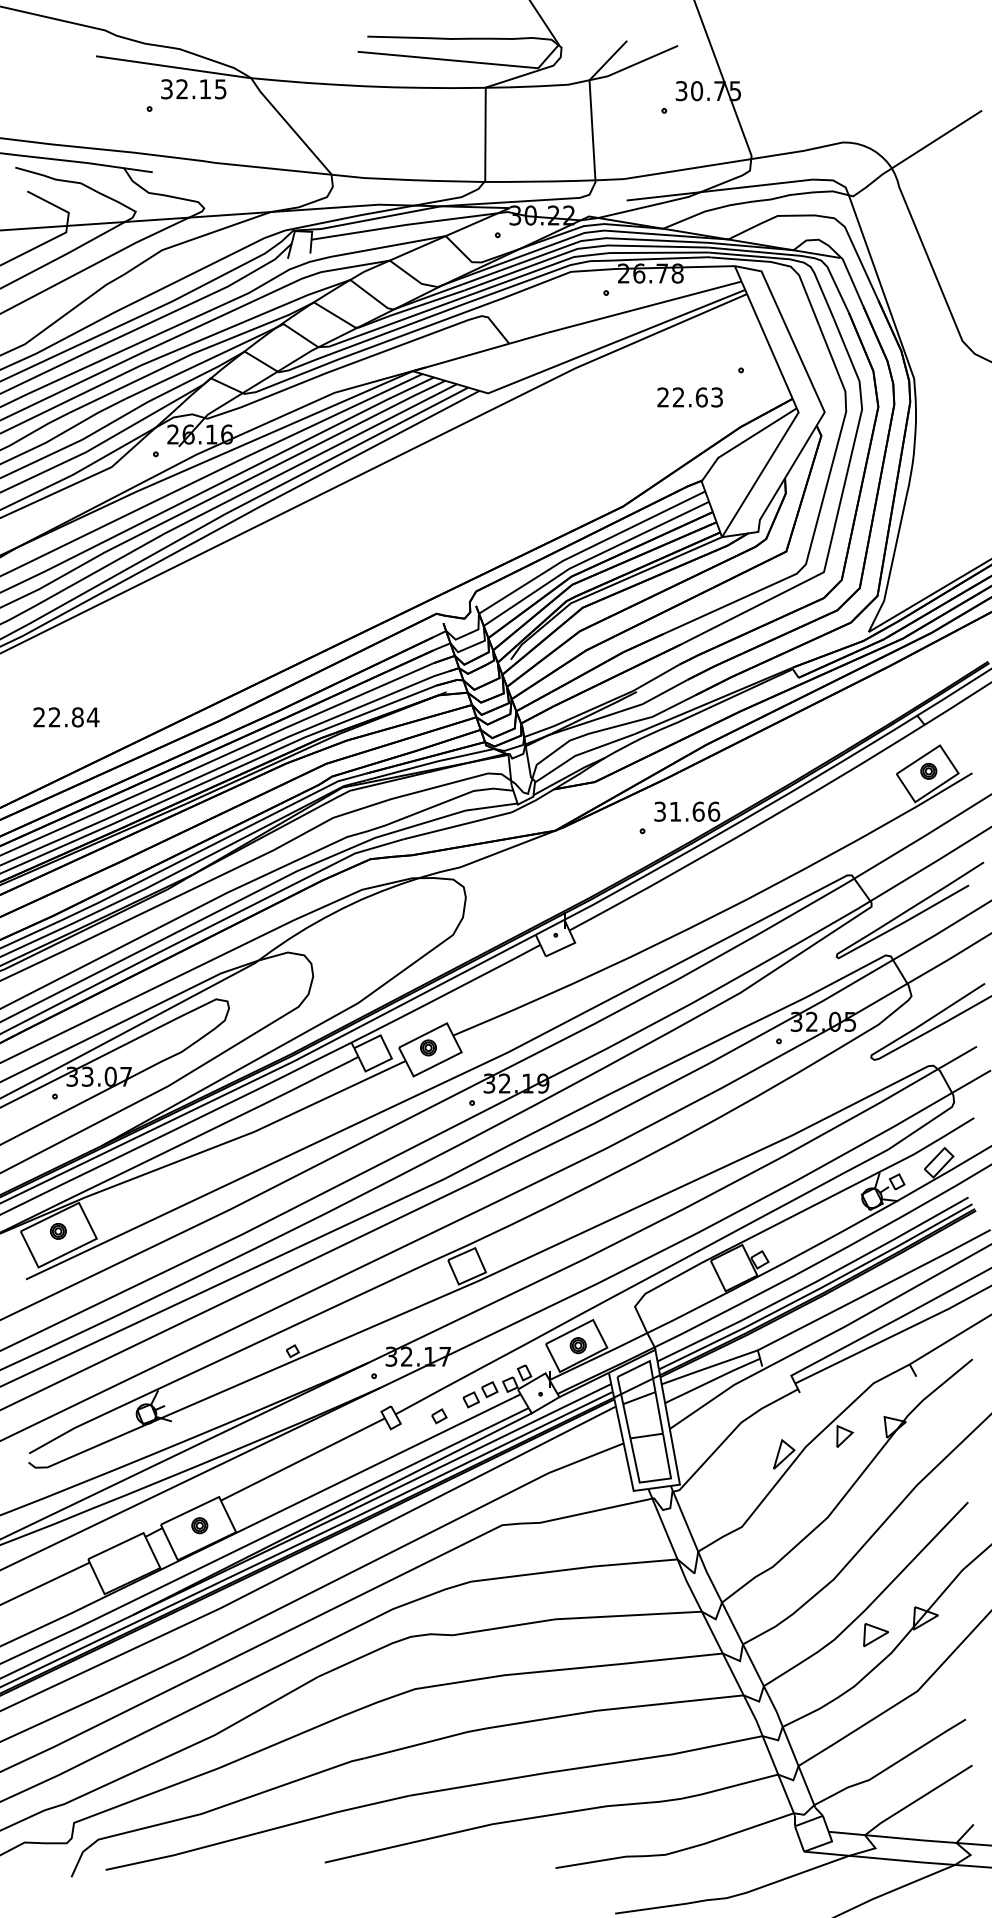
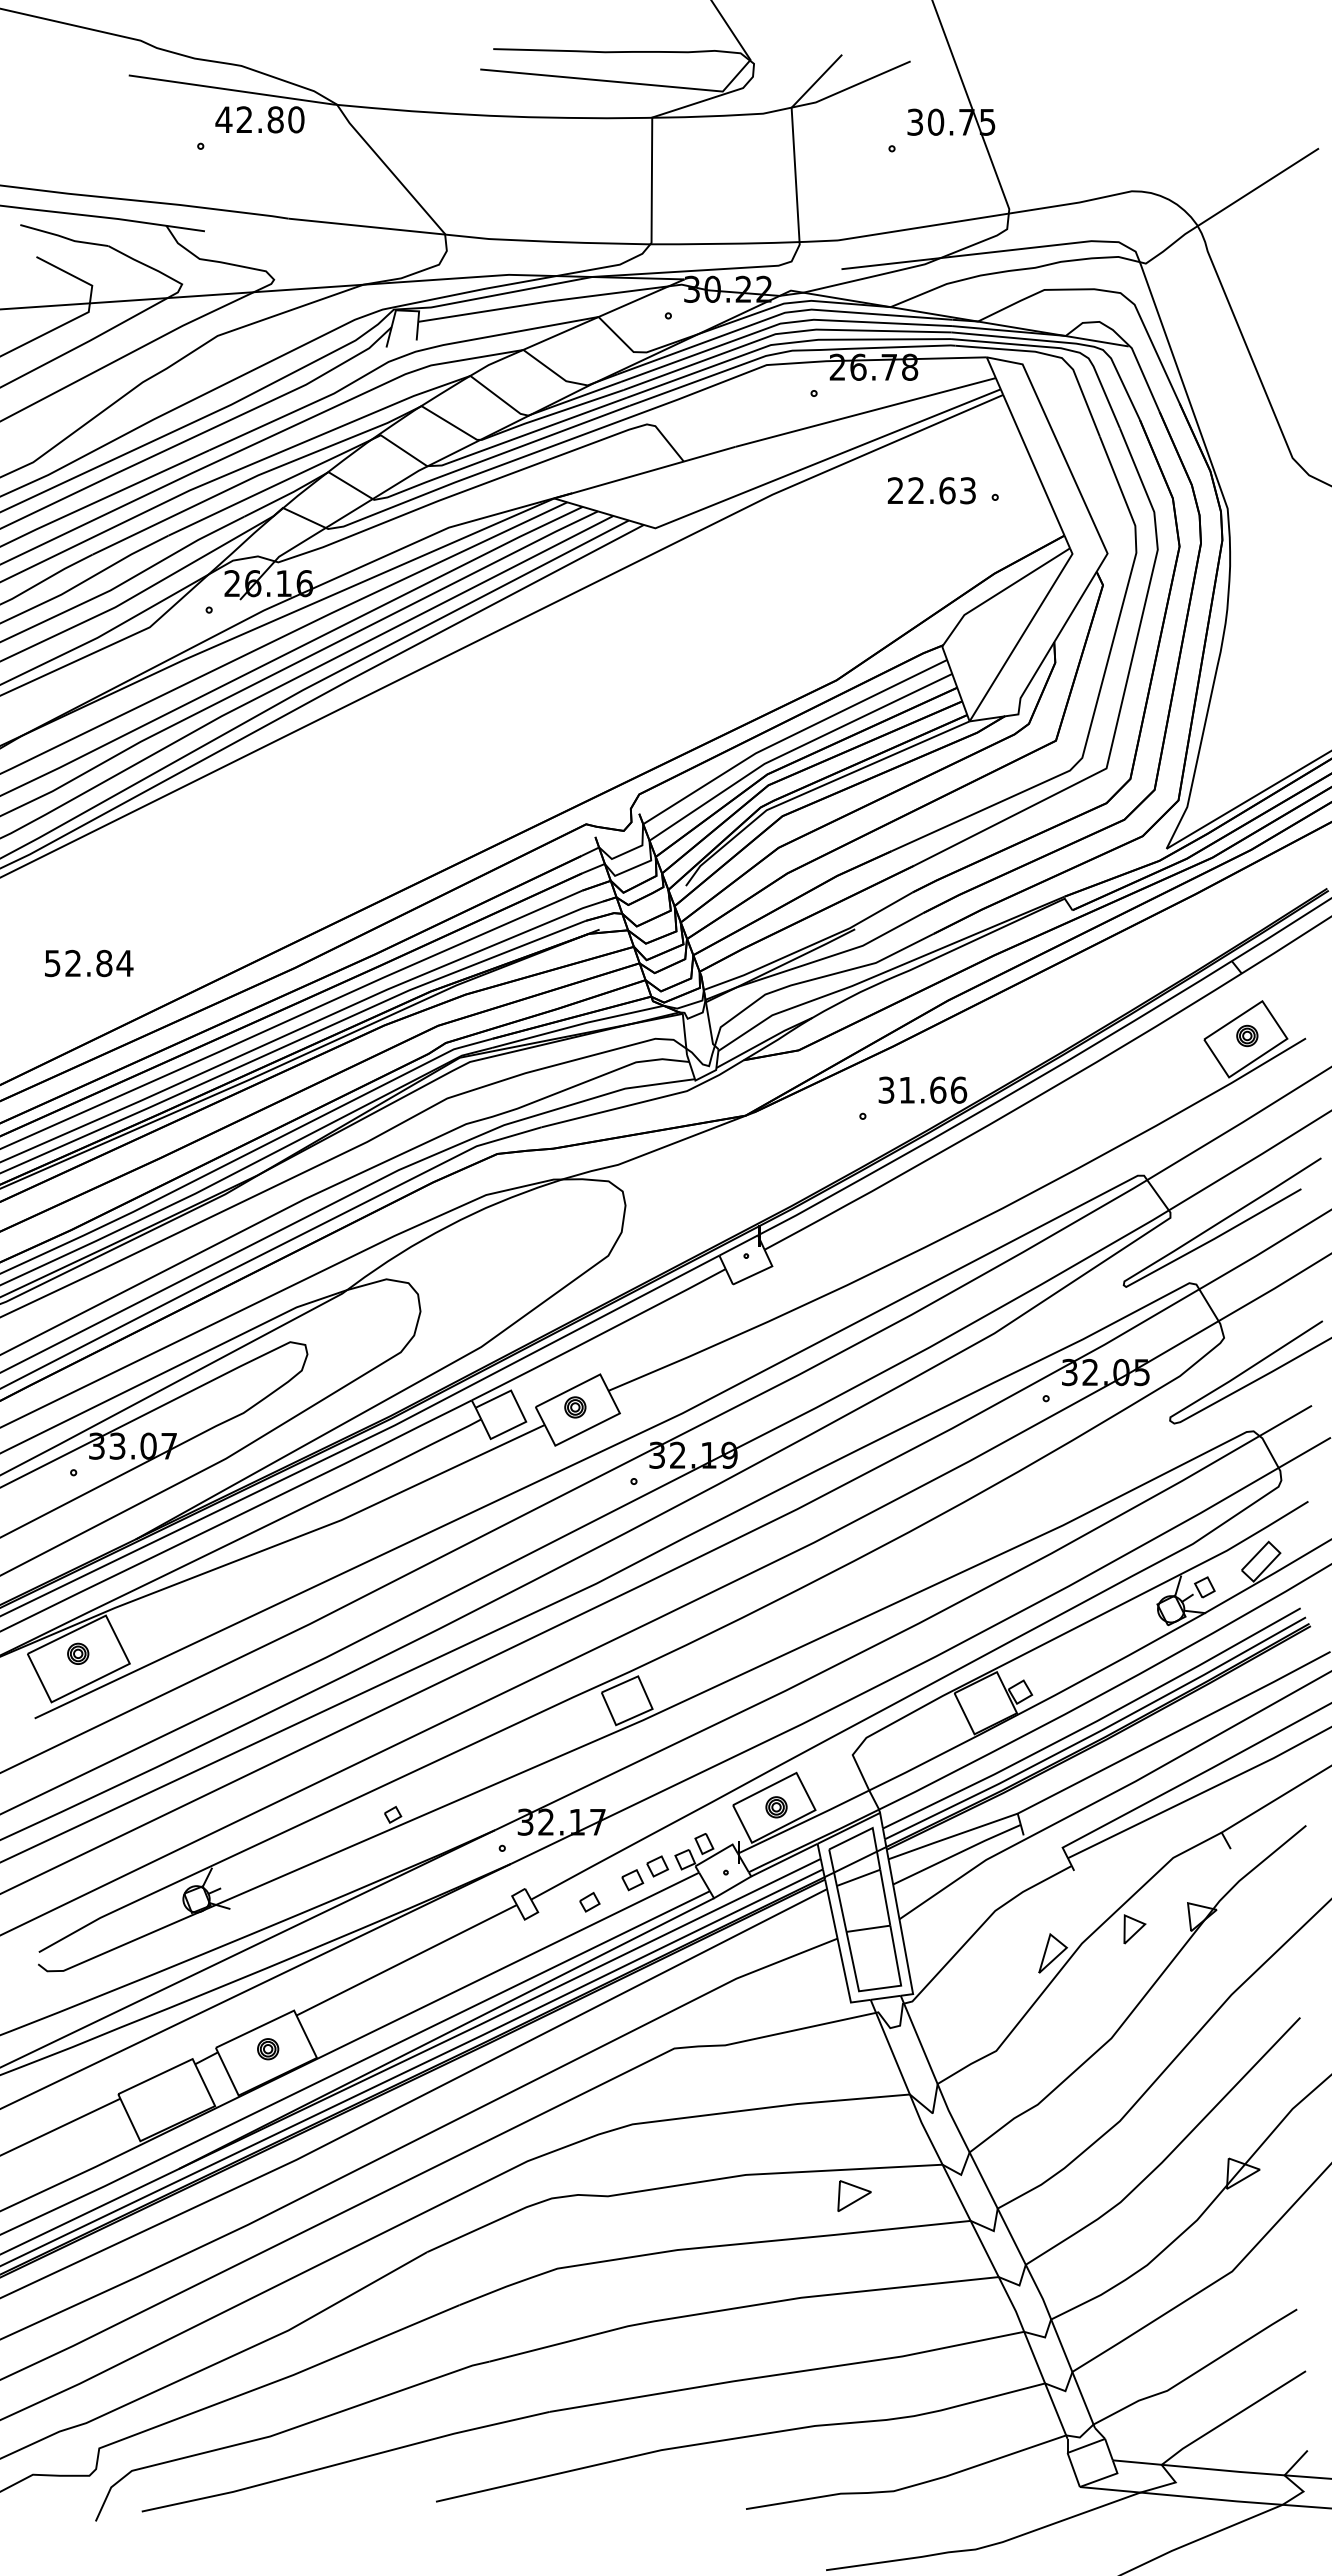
text: (193, 89) -> (259, 119), 32.15 -> 42.80
text: (689, 397) -> (931, 490), moved
text: (39, 717) -> (52, 963), 22.84 -> 52.84
part: (876, 1634) -> (854, 2195), moved

